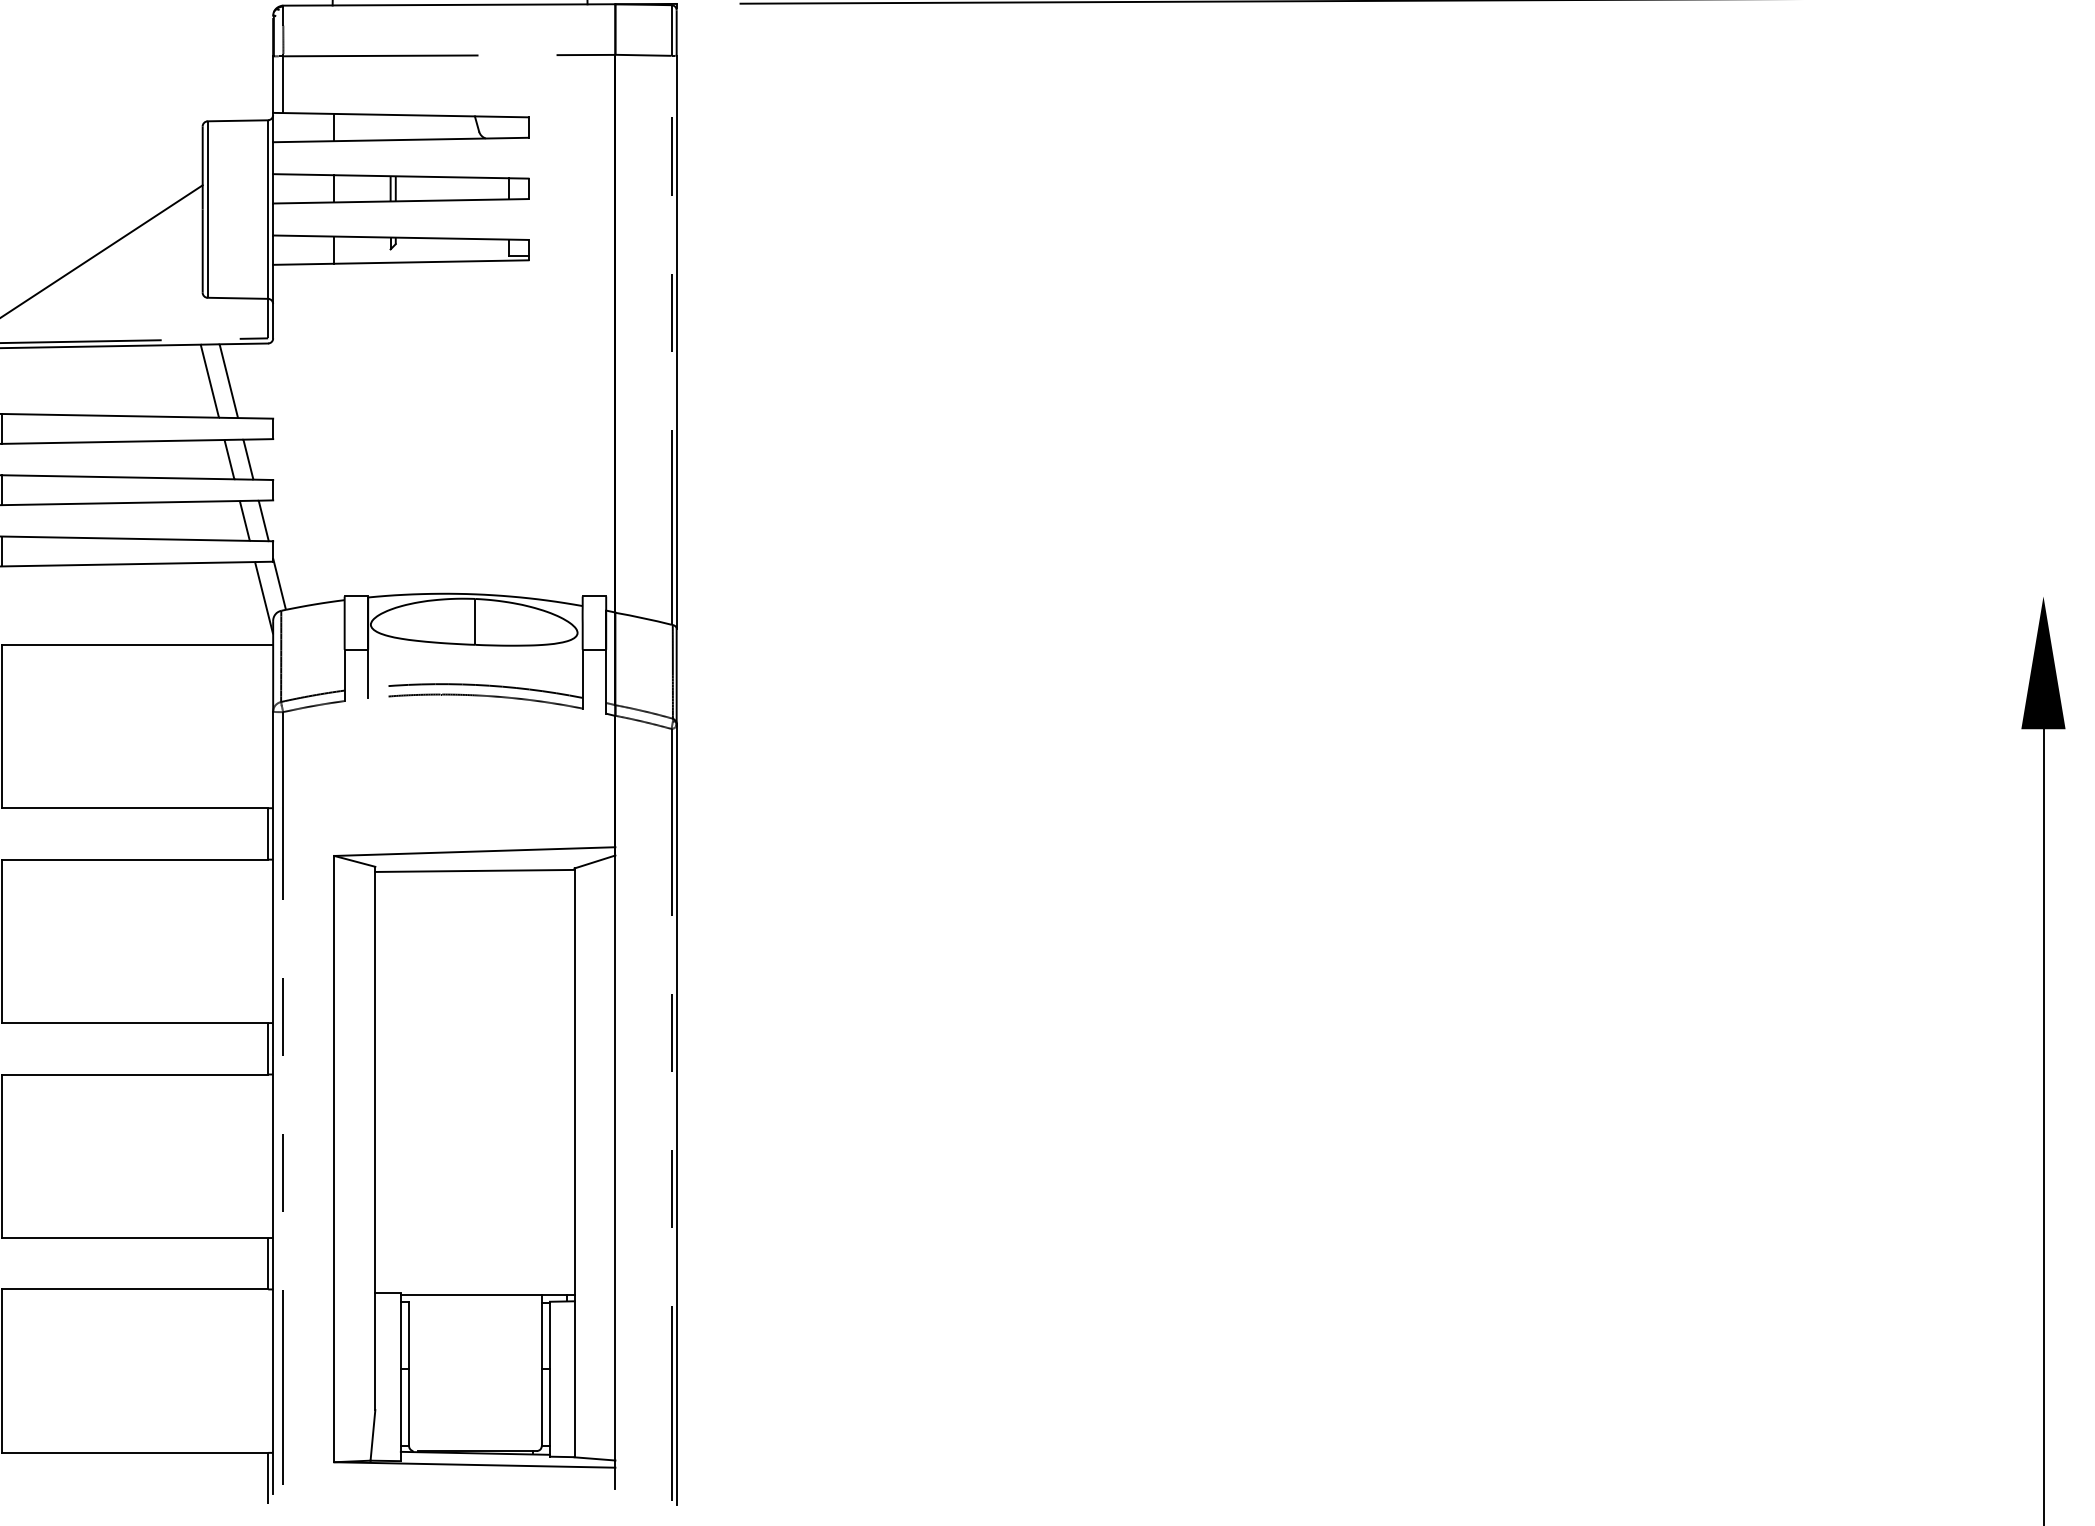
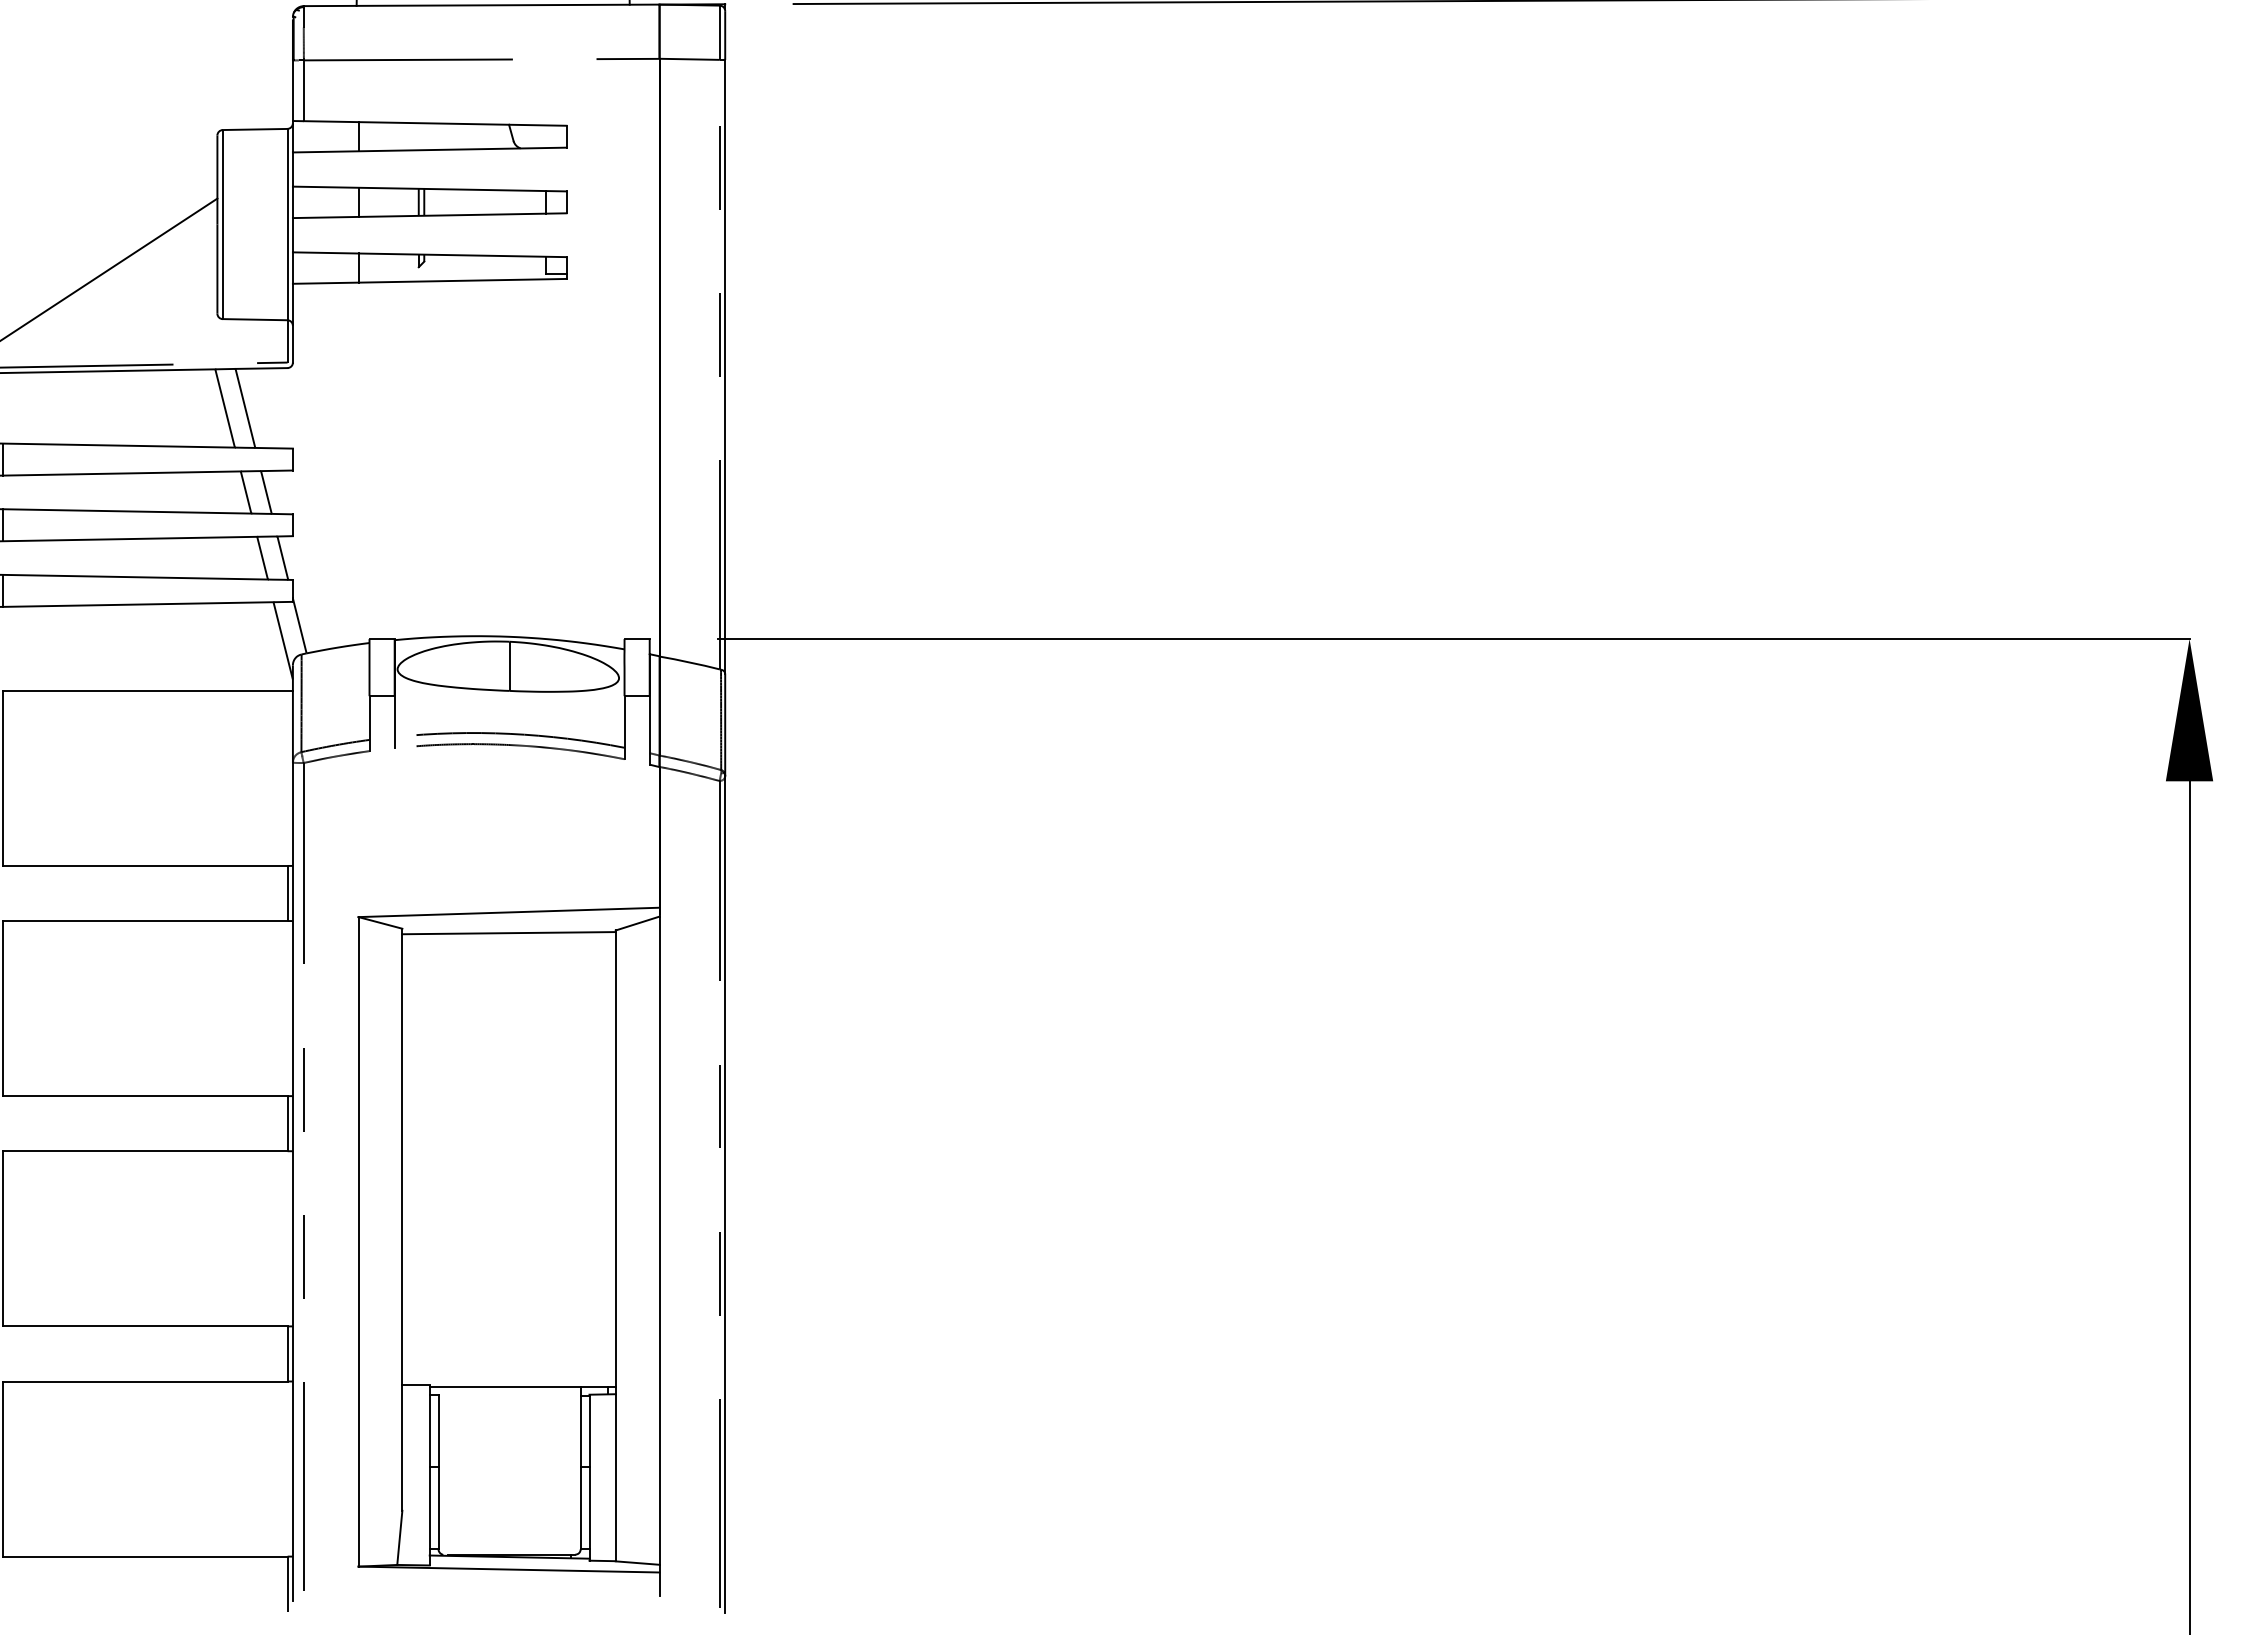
line: (1356, 596) -> (1453, 639), added

